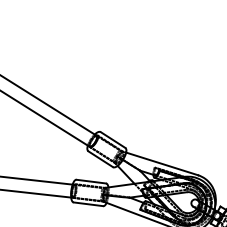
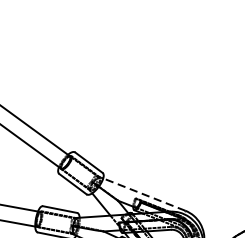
line: (162, 163) -> (144, 194), solid -> dashed

